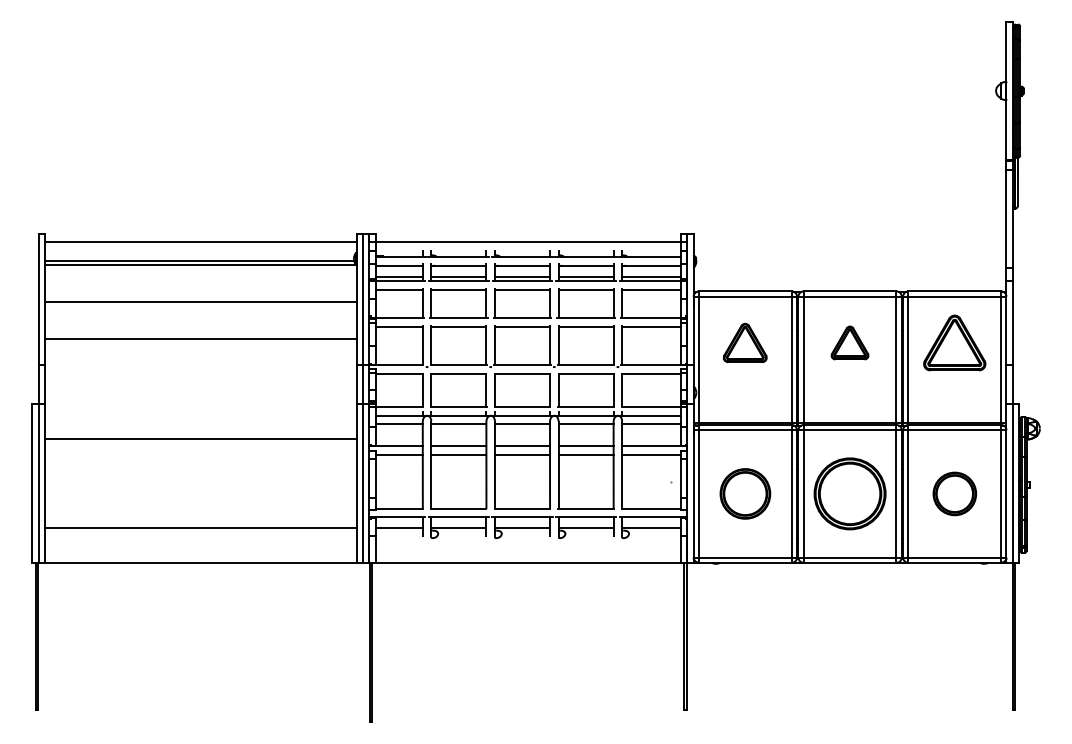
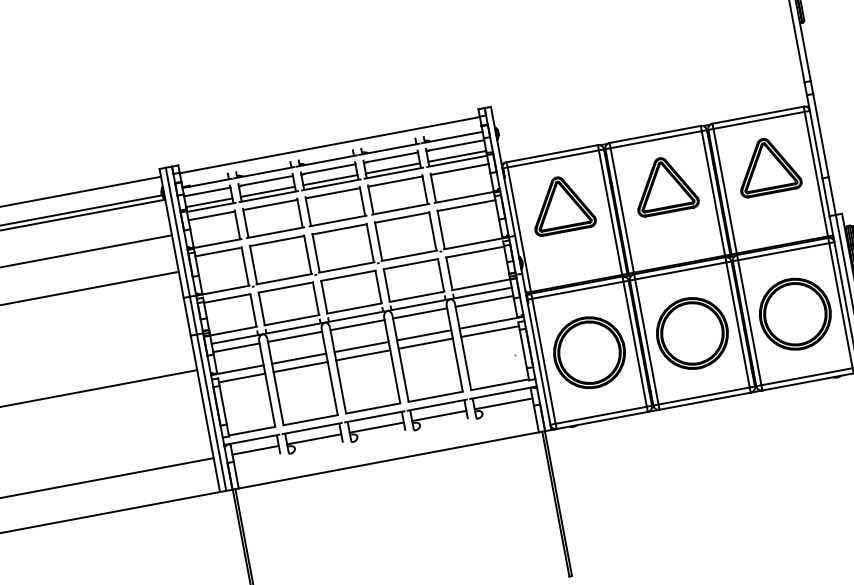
part: (744, 342) -> (560, 204), size x1.43
part: (849, 342) -> (664, 184), size x1.67
part: (745, 493) -> (589, 352), size x1.43
part: (954, 493) -> (795, 313), size x1.67

